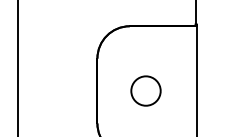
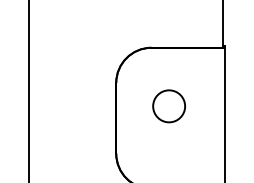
circle: (145, 91) -> (168, 106), moved

